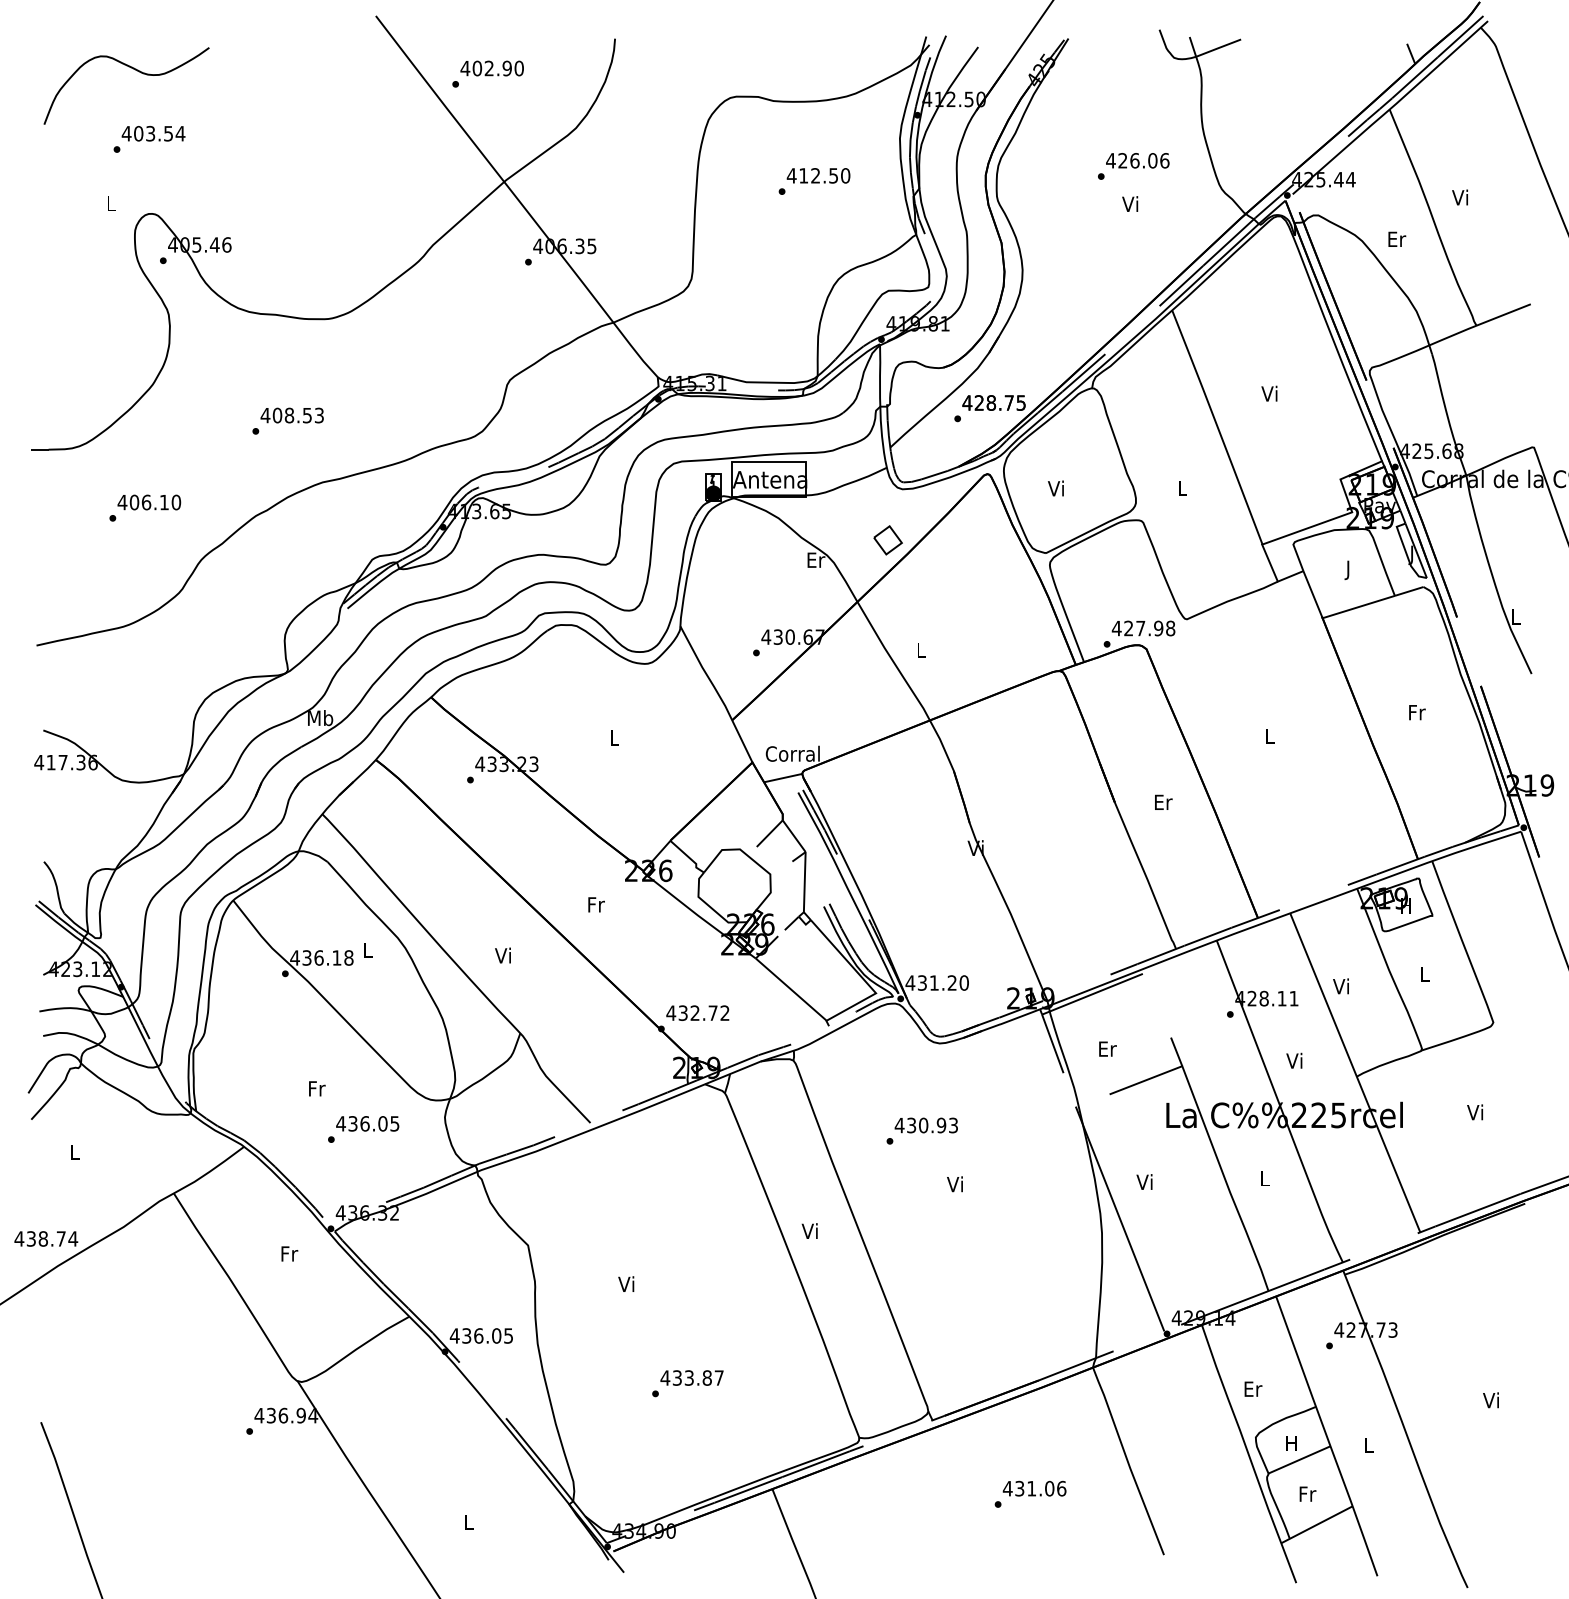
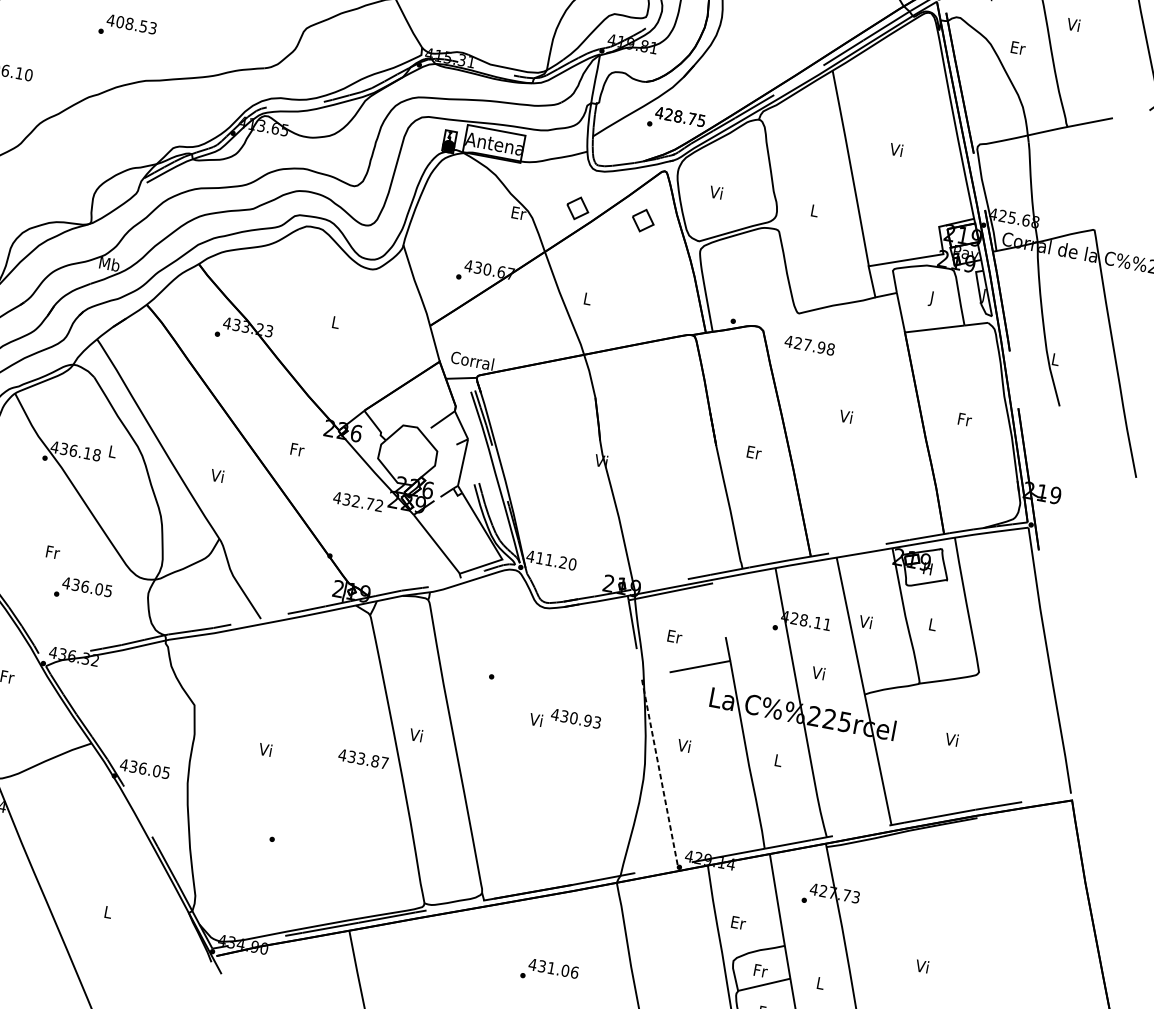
part: (971, 540) -> (642, 220), added
text: (1143, 628) -> (809, 345), moved
text: (1268, 736) -> (845, 416), L -> Vi
text: (921, 982) -> (539, 557), 431.20 -> 411.20
text: (697, 1012) -> (358, 501), moved
text: (925, 1125) -> (575, 718), moved
line: (1120, 1219) -> (659, 771), solid -> dashed
text: (691, 1377) -> (363, 758), moved
text: (1291, 1443) -> (760, 970), H -> Fr

